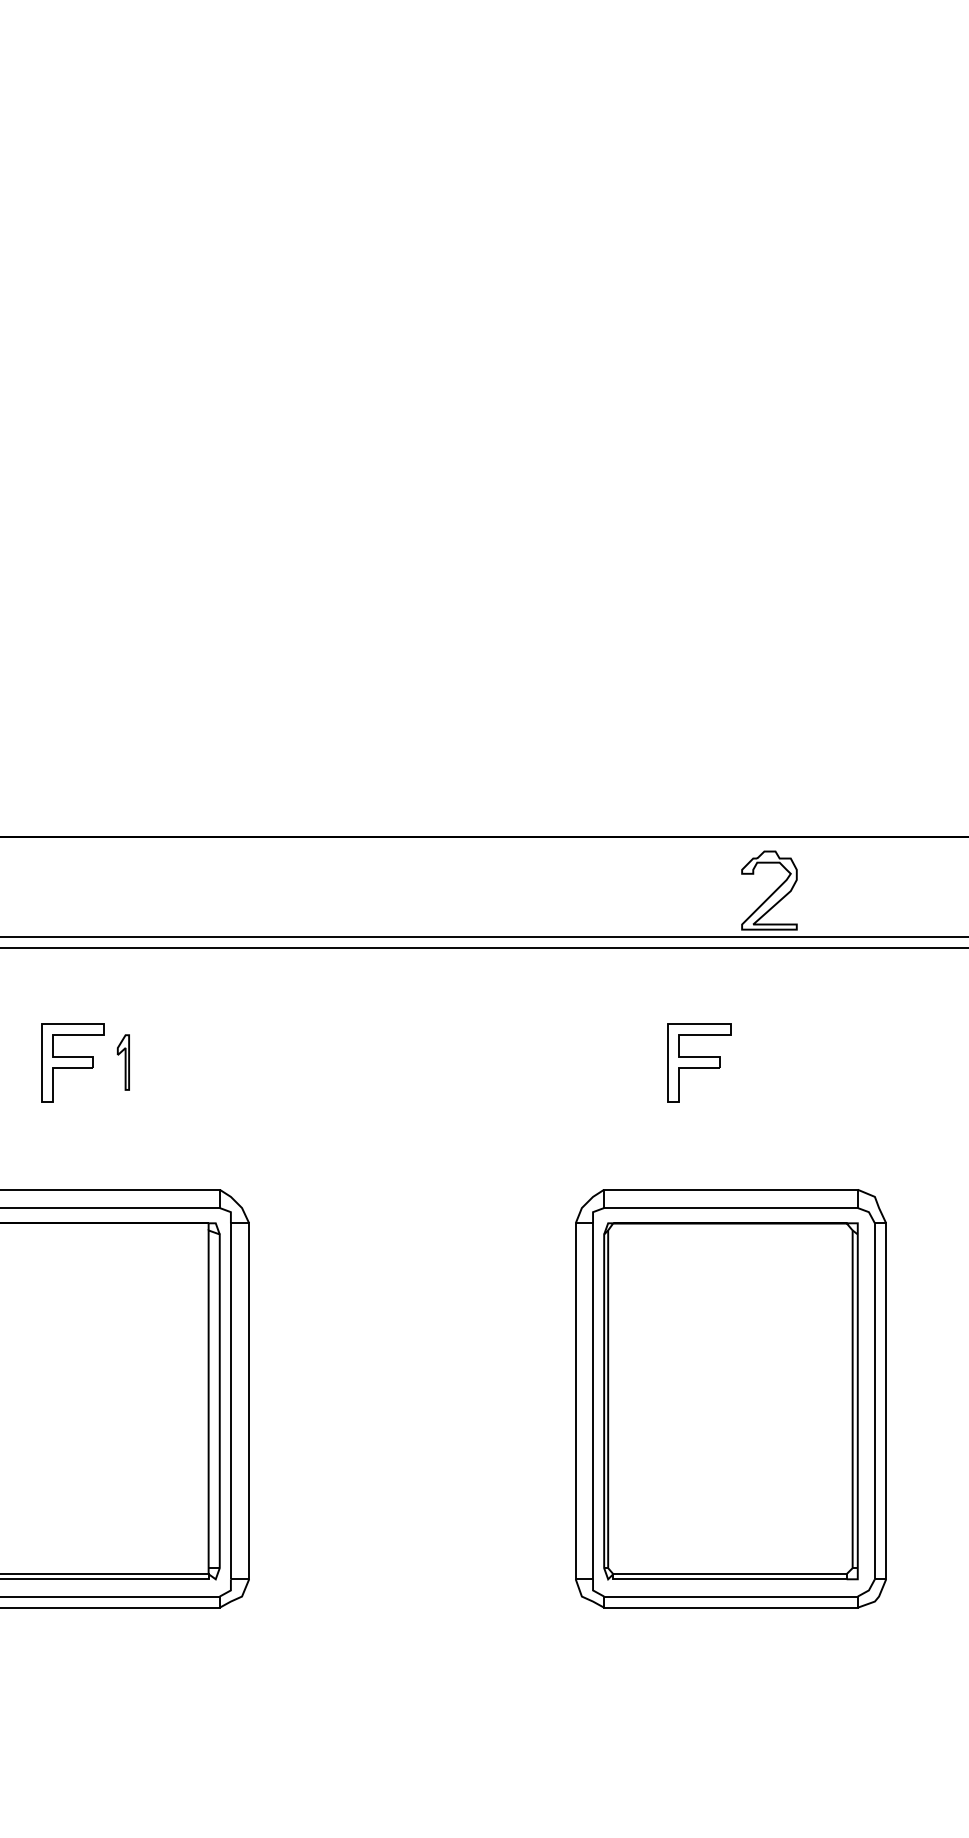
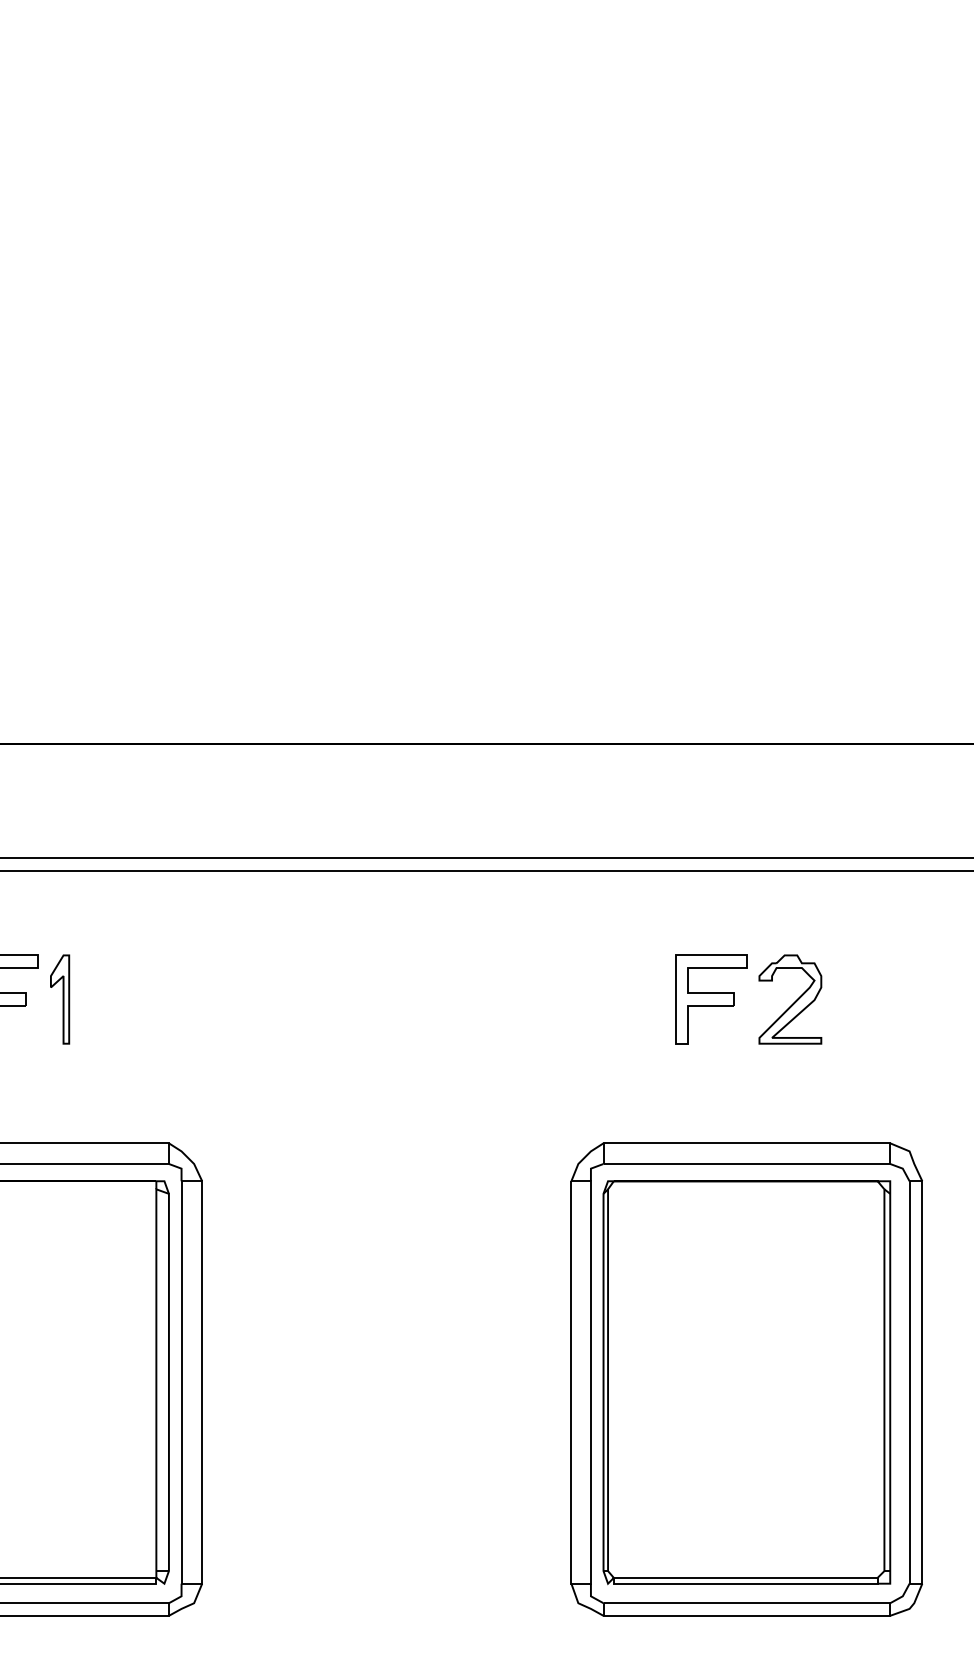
part: (769, 890) -> (790, 999), moved
part: (123, 1062) -> (60, 999), size x1.43

